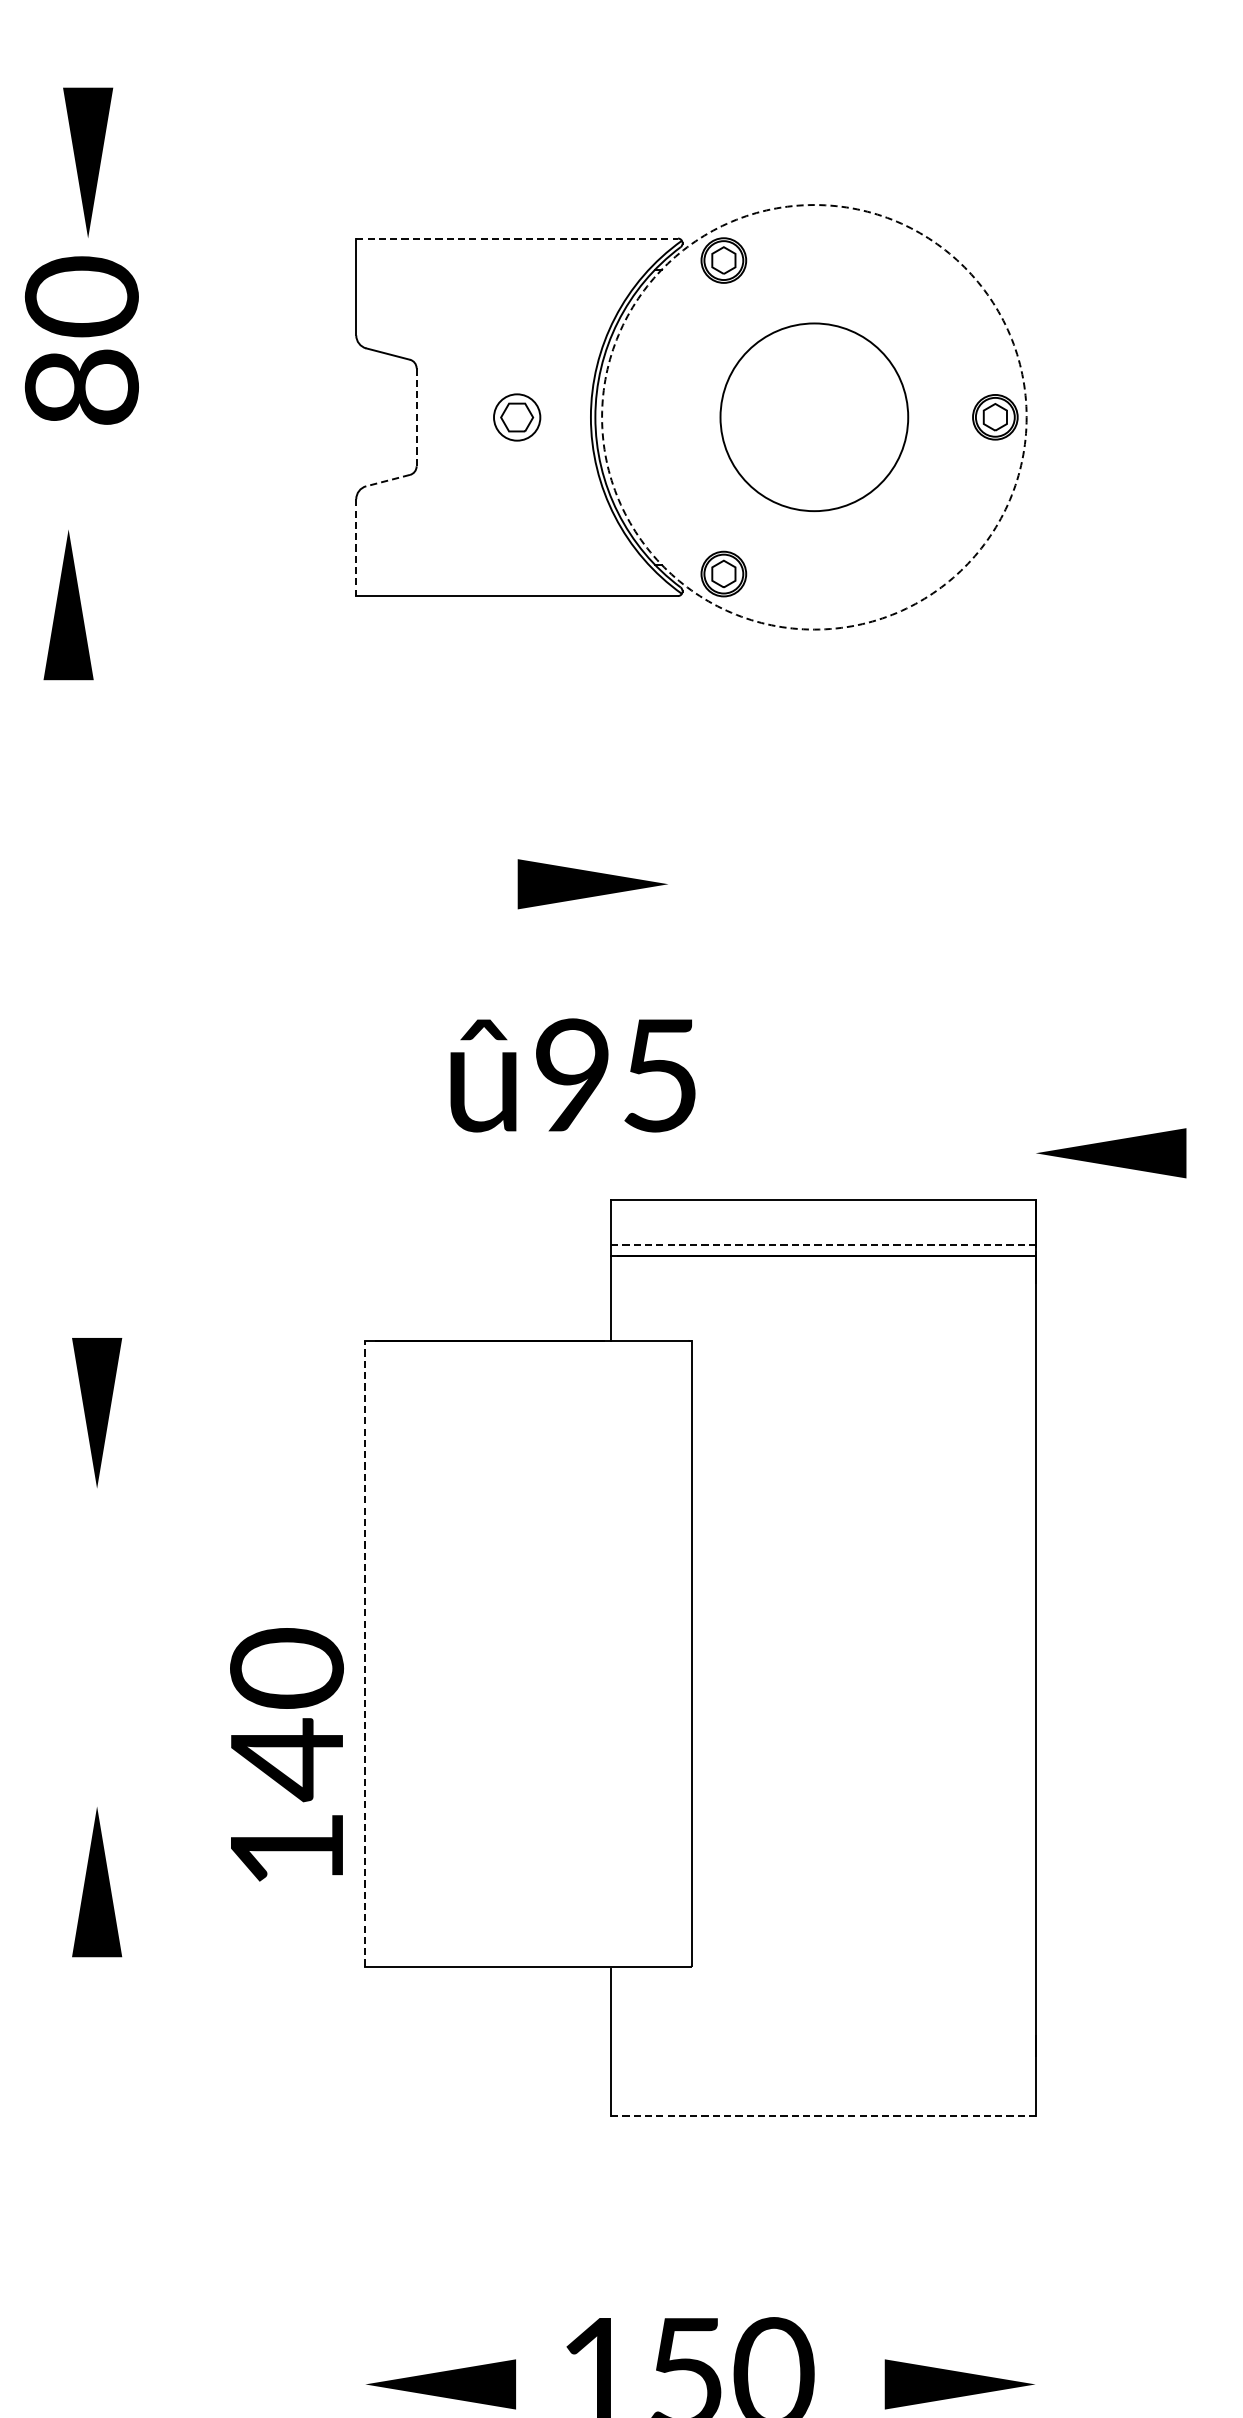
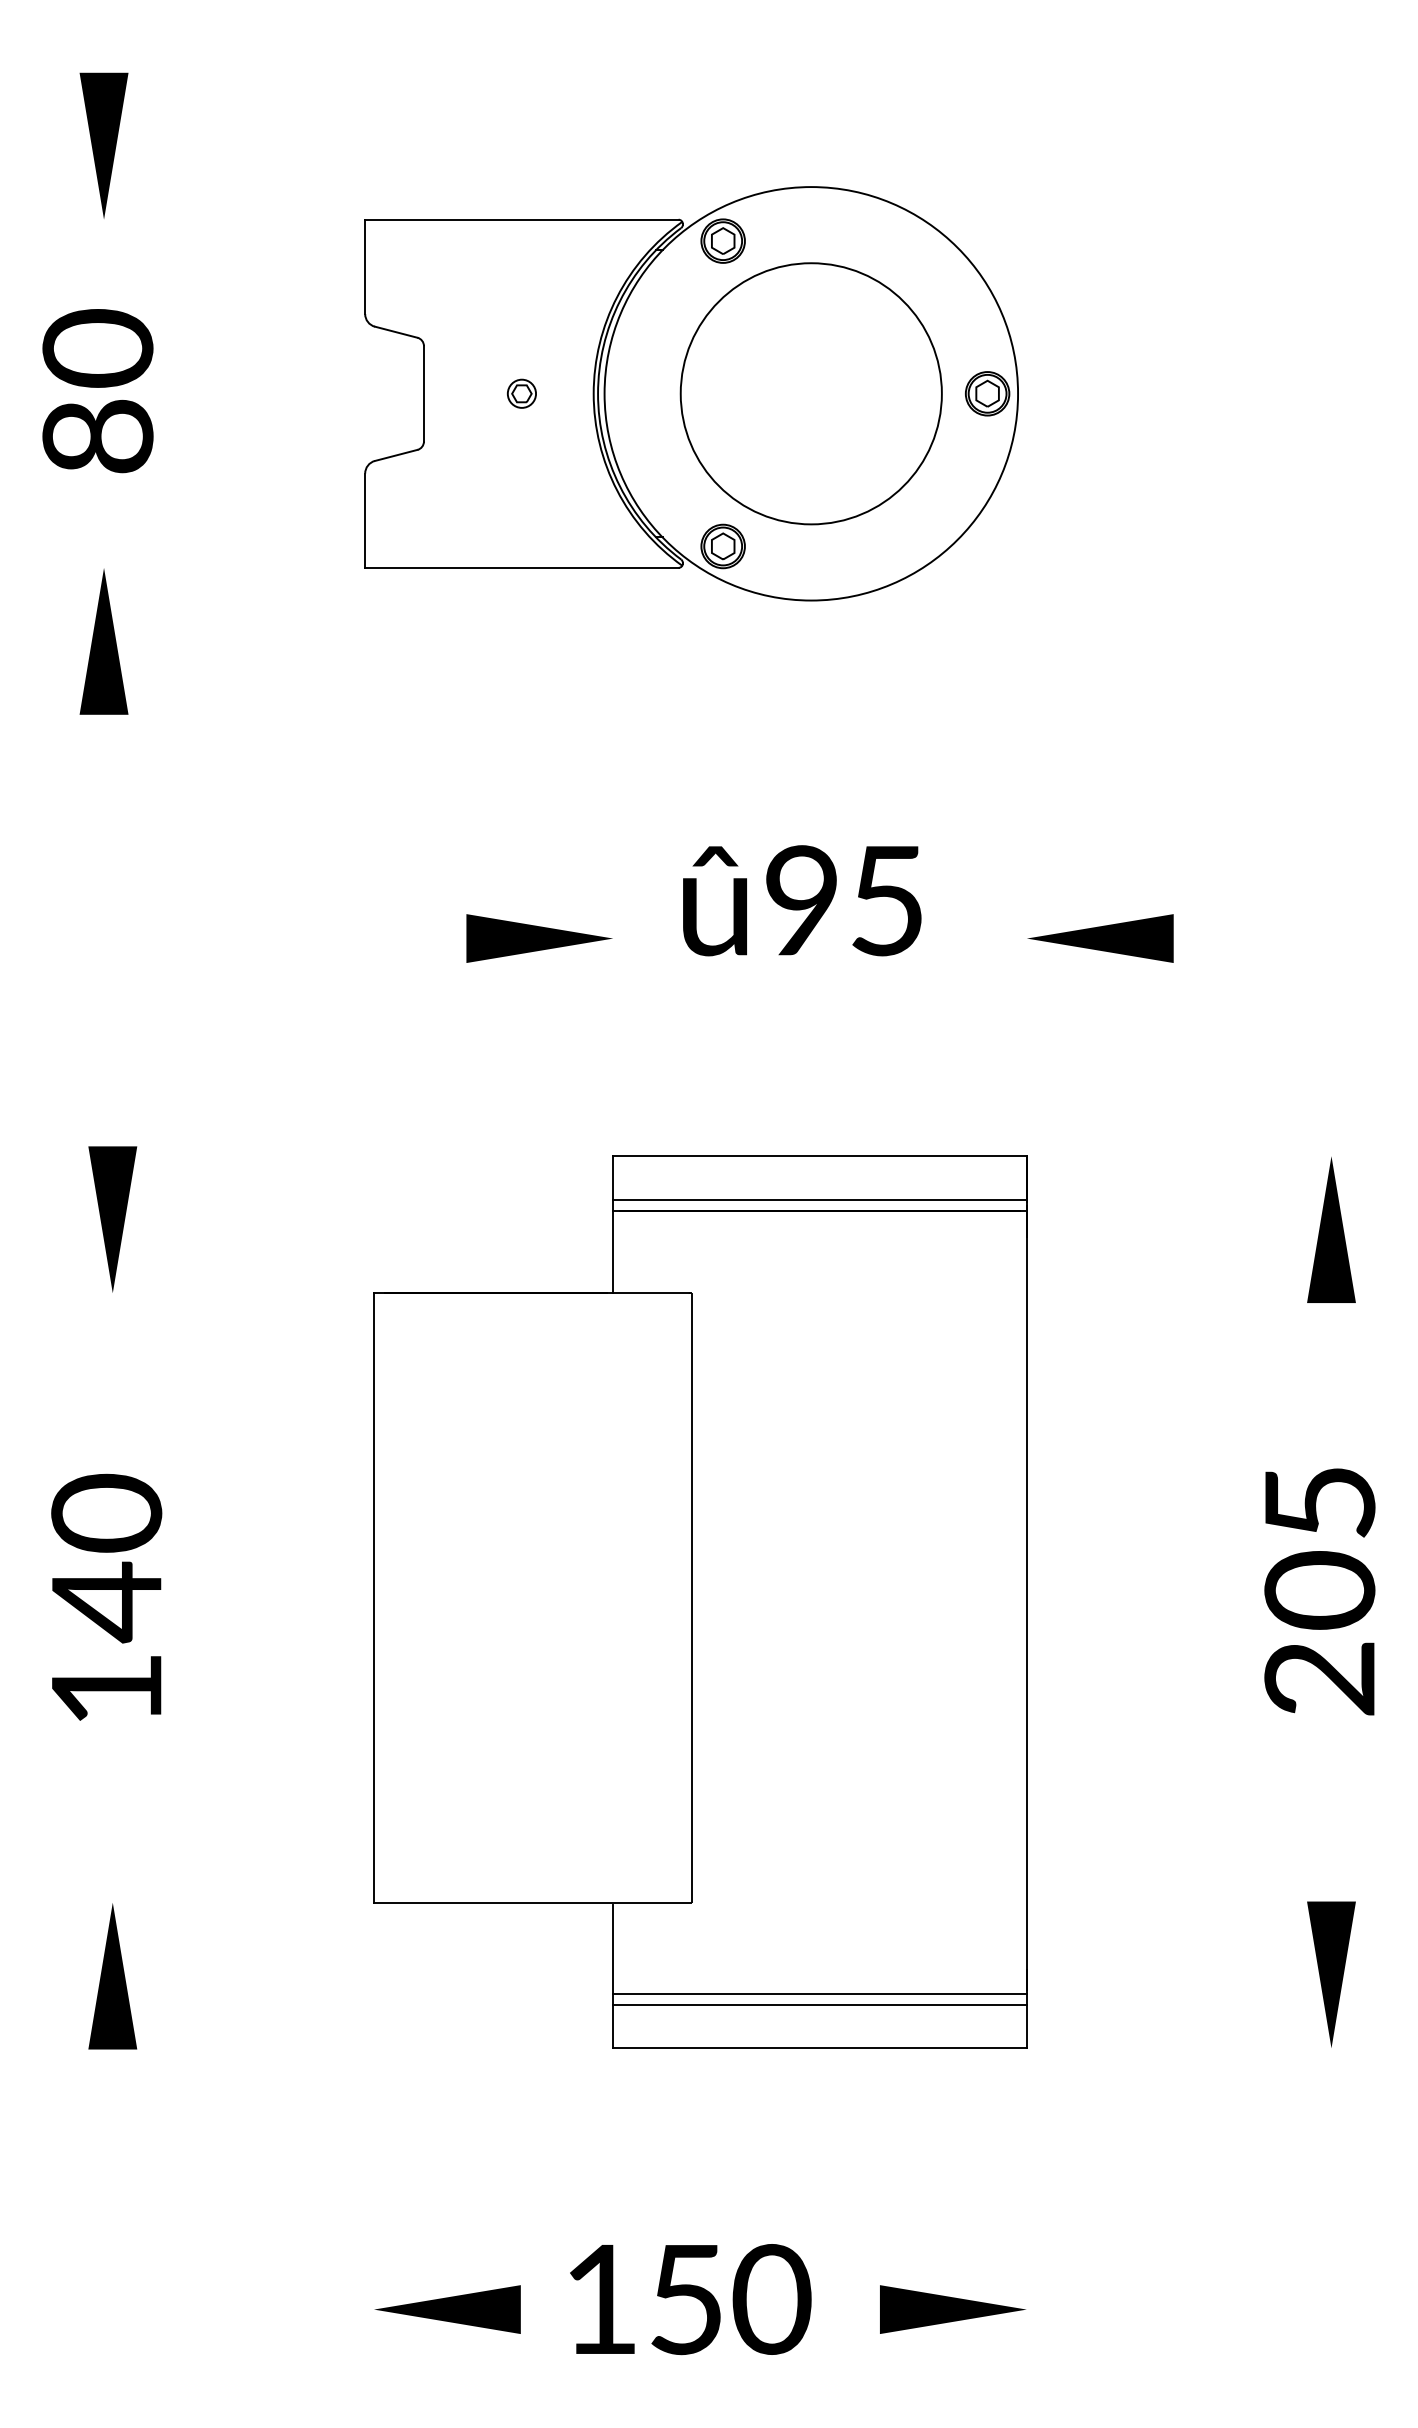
line: (516, 238) -> (521, 219), dashed -> solid
text: (81, 341) -> (97, 391), moved
line: (417, 416) -> (424, 393), dashed -> solid
part: (516, 416) -> (521, 393), size x0.62
circle: (813, 416) -> (810, 393), size x1.43
circle: (814, 416) -> (811, 393), dashed -> solid
line: (388, 480) -> (396, 455), dashed -> solid
line: (356, 548) -> (365, 521), dashed -> solid
part: (68, 604) -> (103, 641), moved
part: (592, 884) -> (539, 938), moved
text: (573, 1075) -> (802, 900), moved
part: (1111, 1153) -> (1100, 938), moved
line: (823, 1244) -> (820, 1199), dashed -> solid
part: (96, 1412) -> (112, 1219), moved
line: (364, 1653) -> (373, 1597), dashed -> solid
text: (286, 1753) -> (106, 1596), moved
part: (96, 1882) -> (112, 1976), moved
line: (822, 2060) -> (819, 1994), added
line: (822, 2071) -> (819, 2004), added
line: (823, 2116) -> (820, 2048), dashed -> solid

